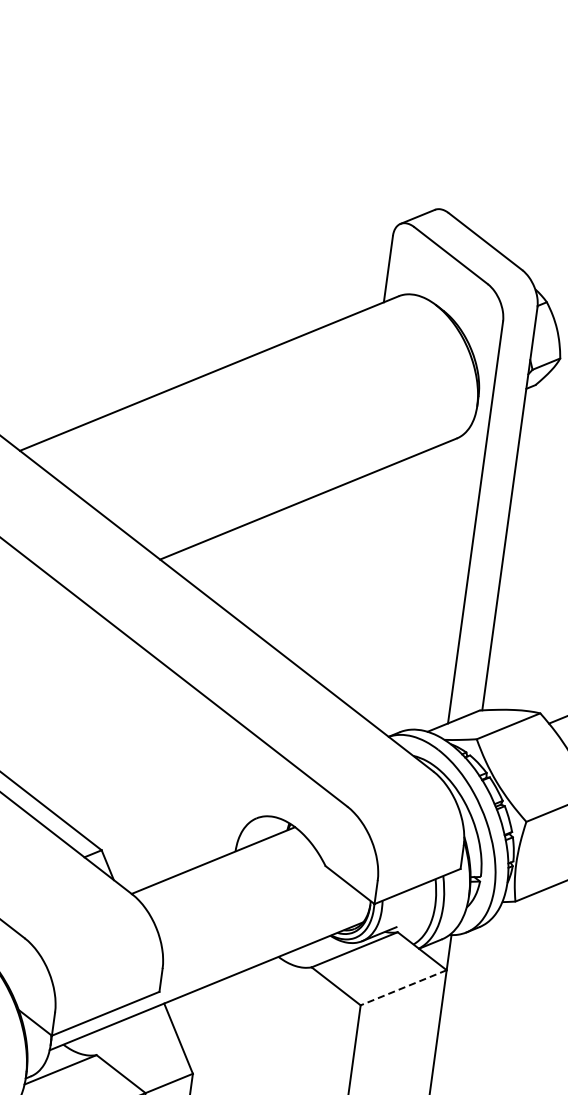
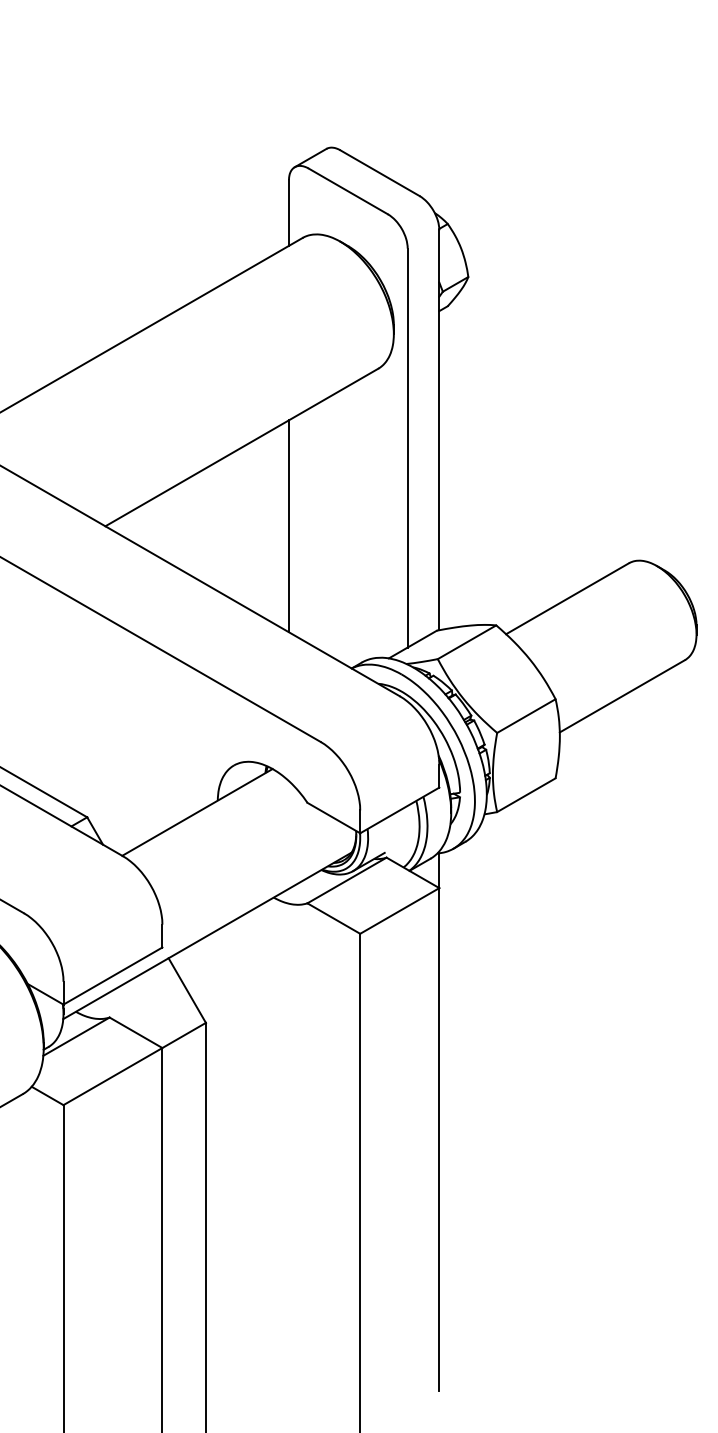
line: (345, 585) -> (289, 526), added
line: (403, 987) -> (399, 910), dashed -> solid

